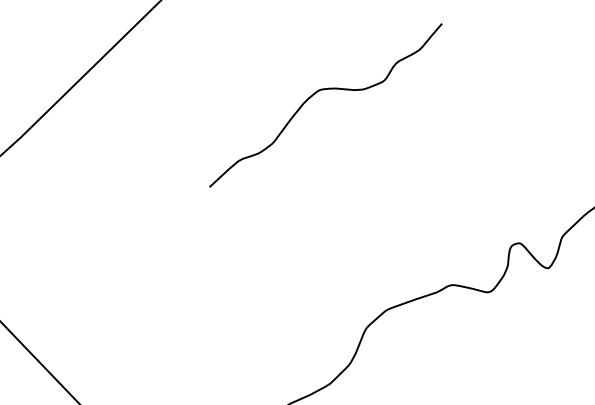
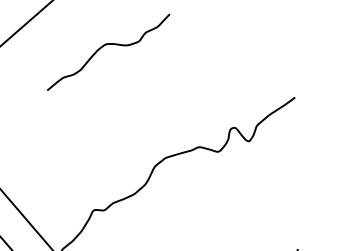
curve: (320, 92) -> (106, 45), moved

